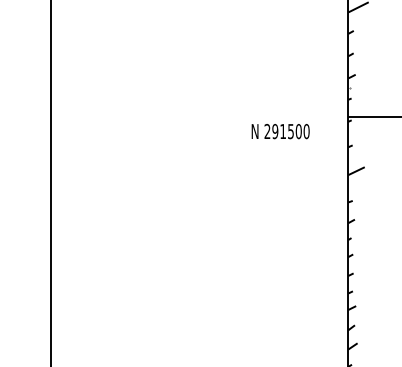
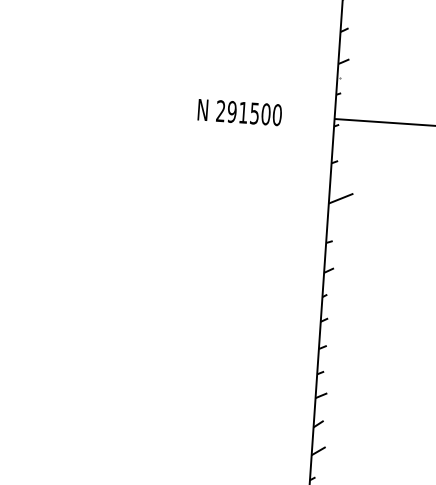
text: (280, 131) -> (239, 112), moved

